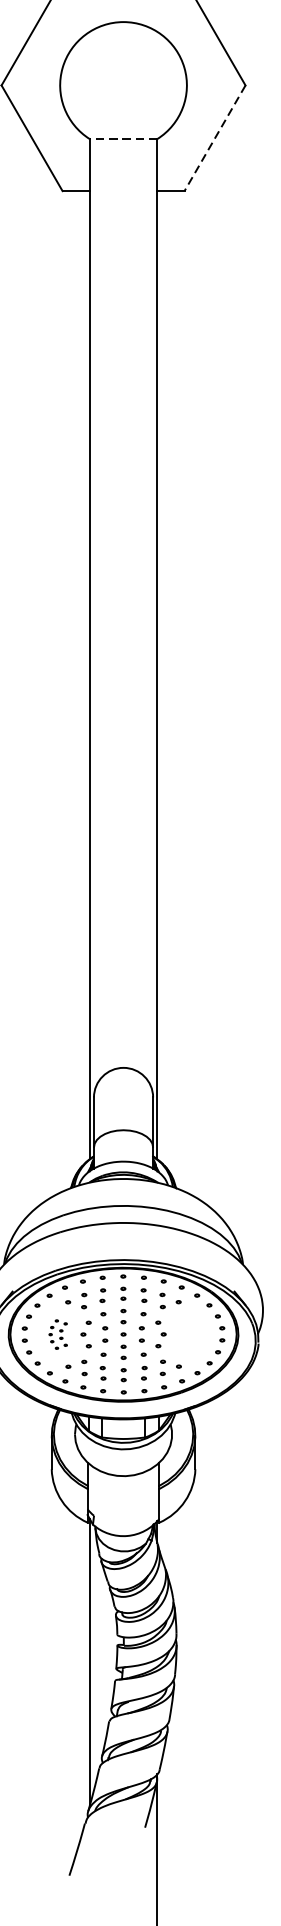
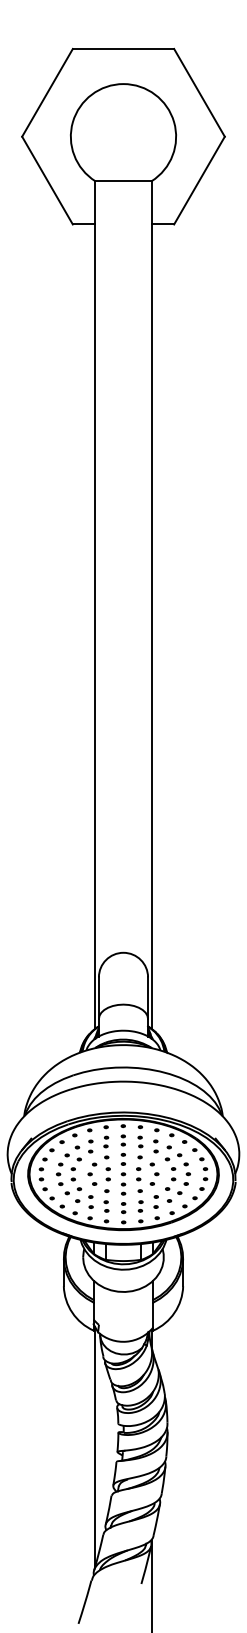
line: (215, 138) -> (199, 180), dashed -> solid
line: (123, 139) -> (123, 181), dashed -> solid
part: (188, 1333) -> (177, 1173), added
part: (58, 1334) -> (69, 1174), size x1.67

